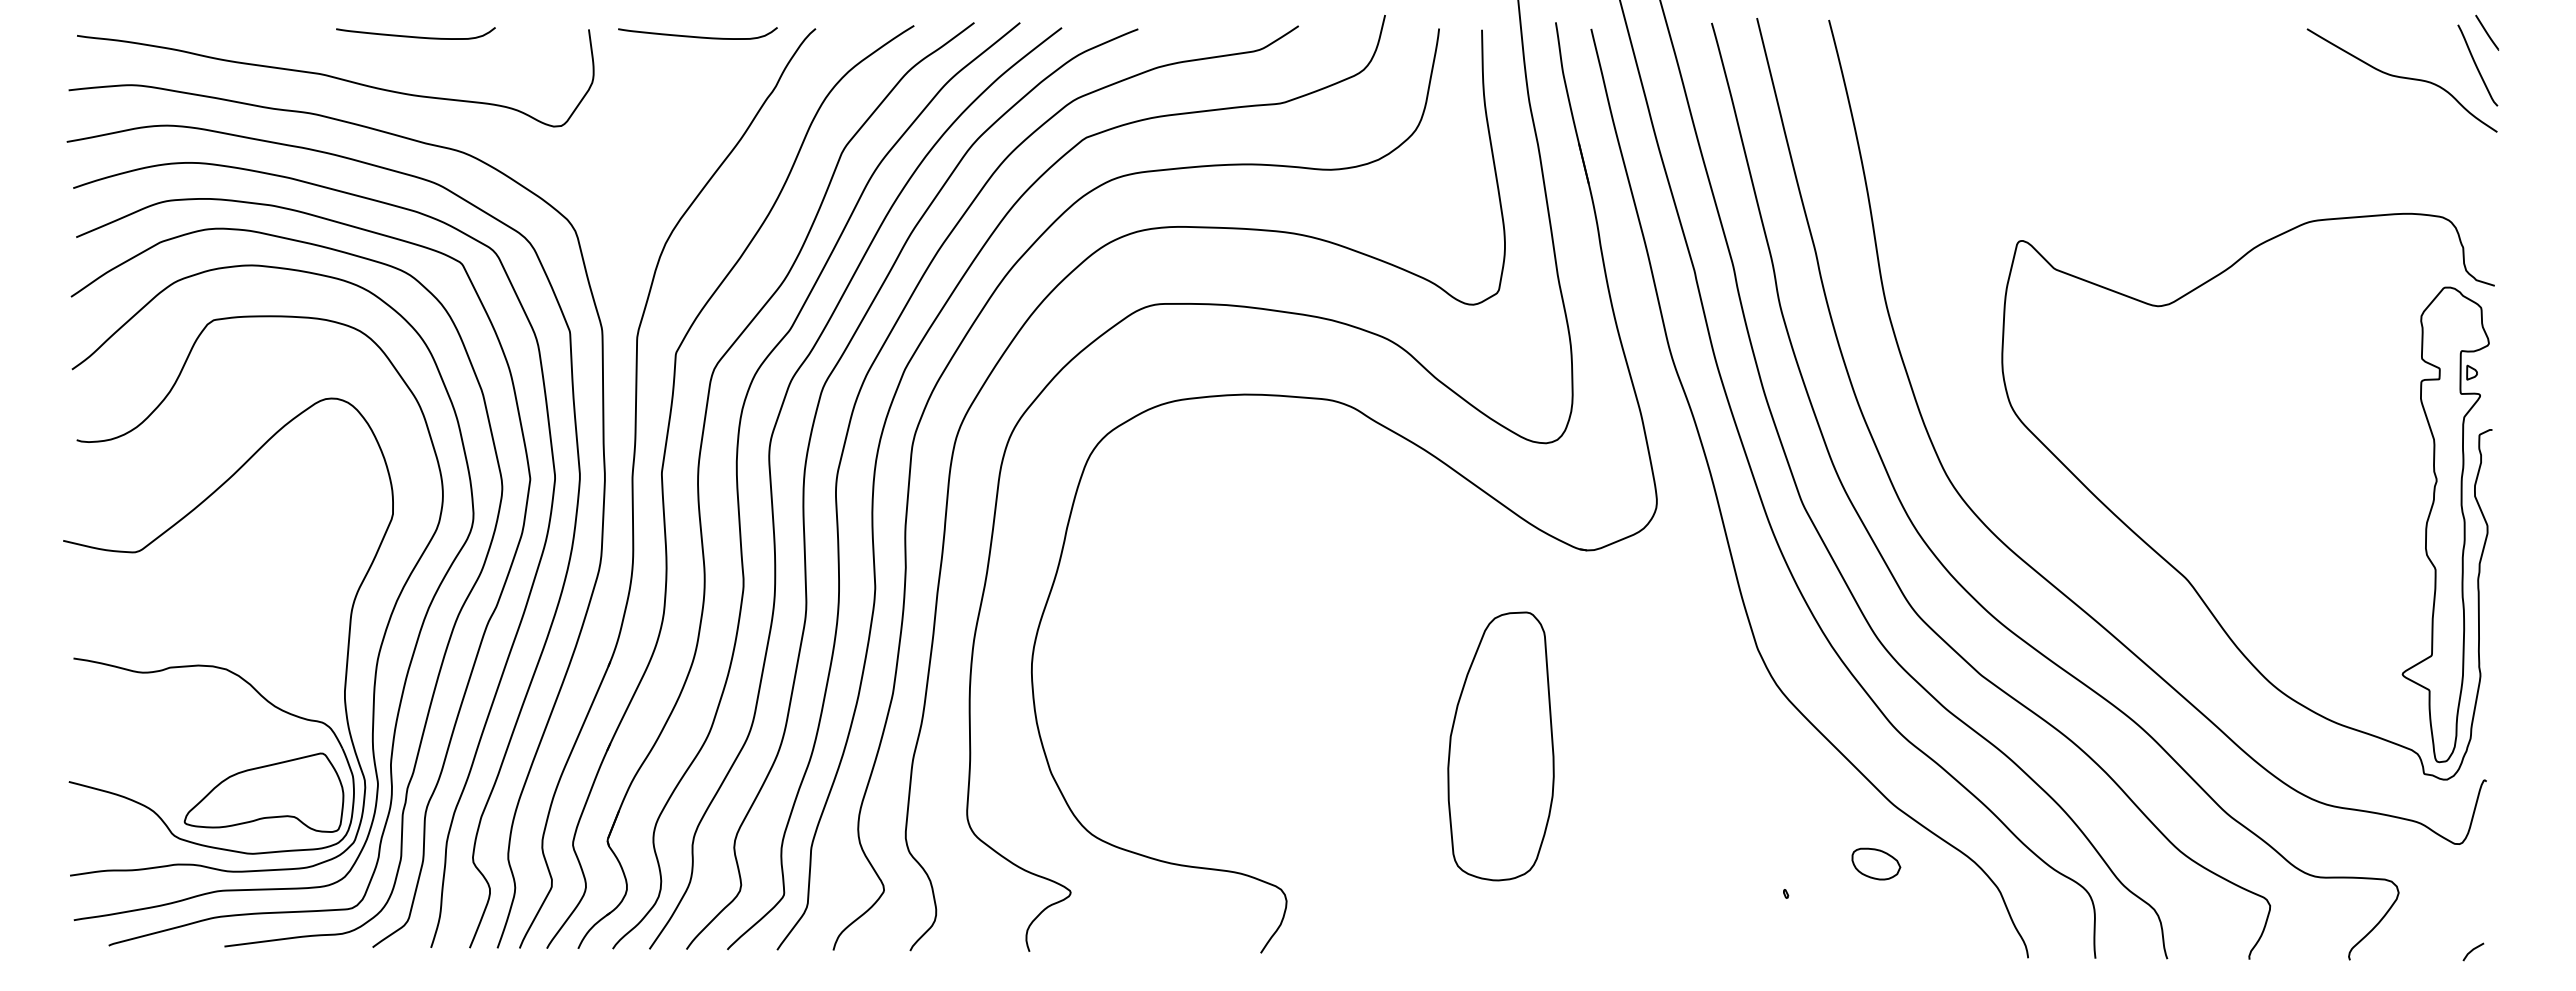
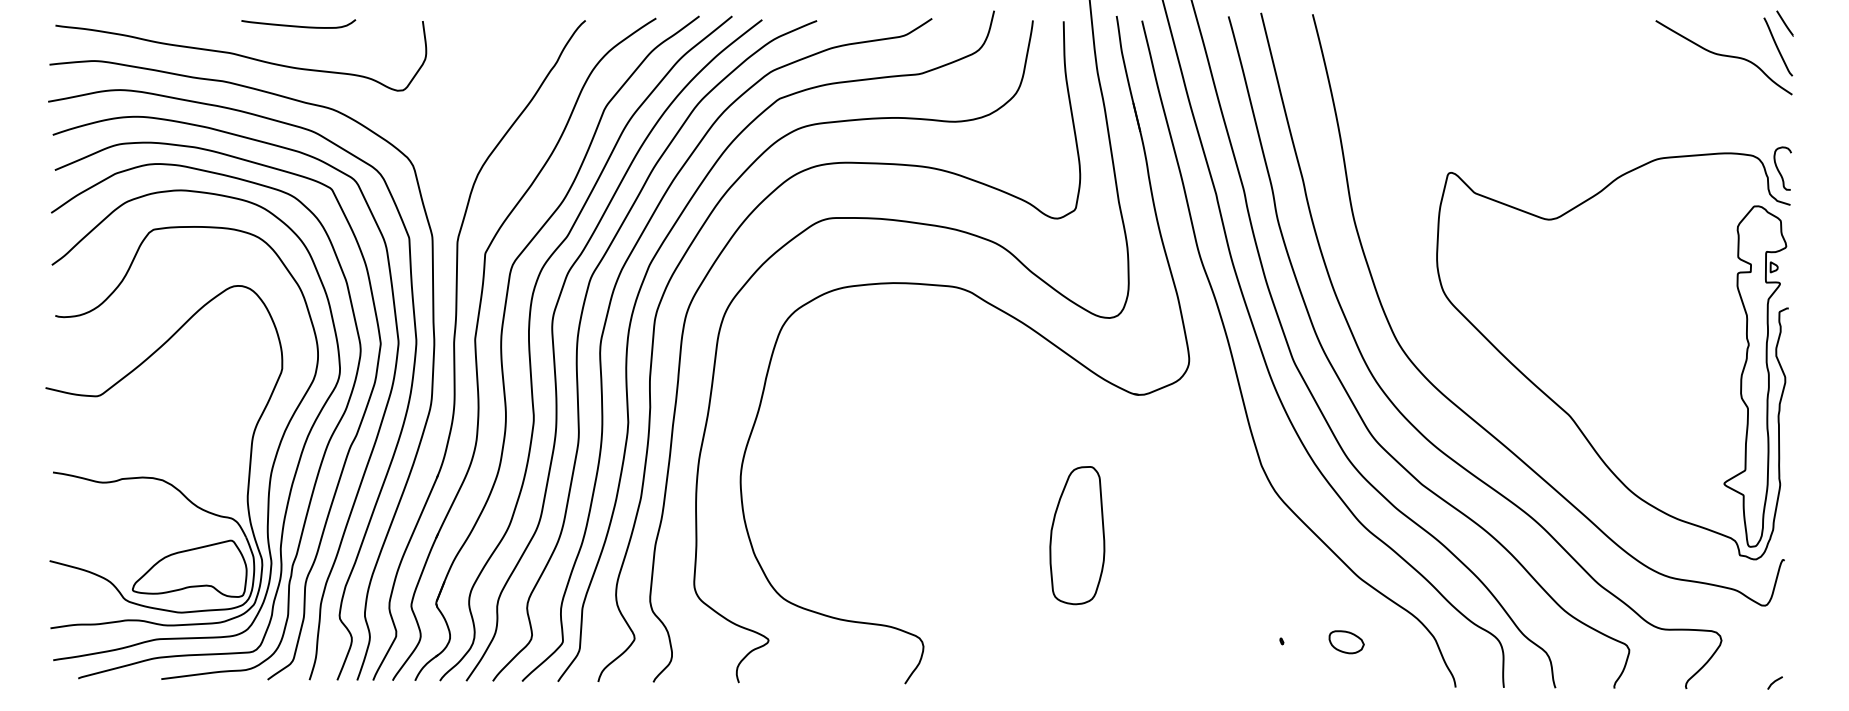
curve: (697, 36) -> (500, 26), removed
curve: (2478, 236) -> (1778, 169), added
part: (1500, 746) -> (1076, 535), size x0.71
part: (1876, 863) -> (1346, 641), moved

